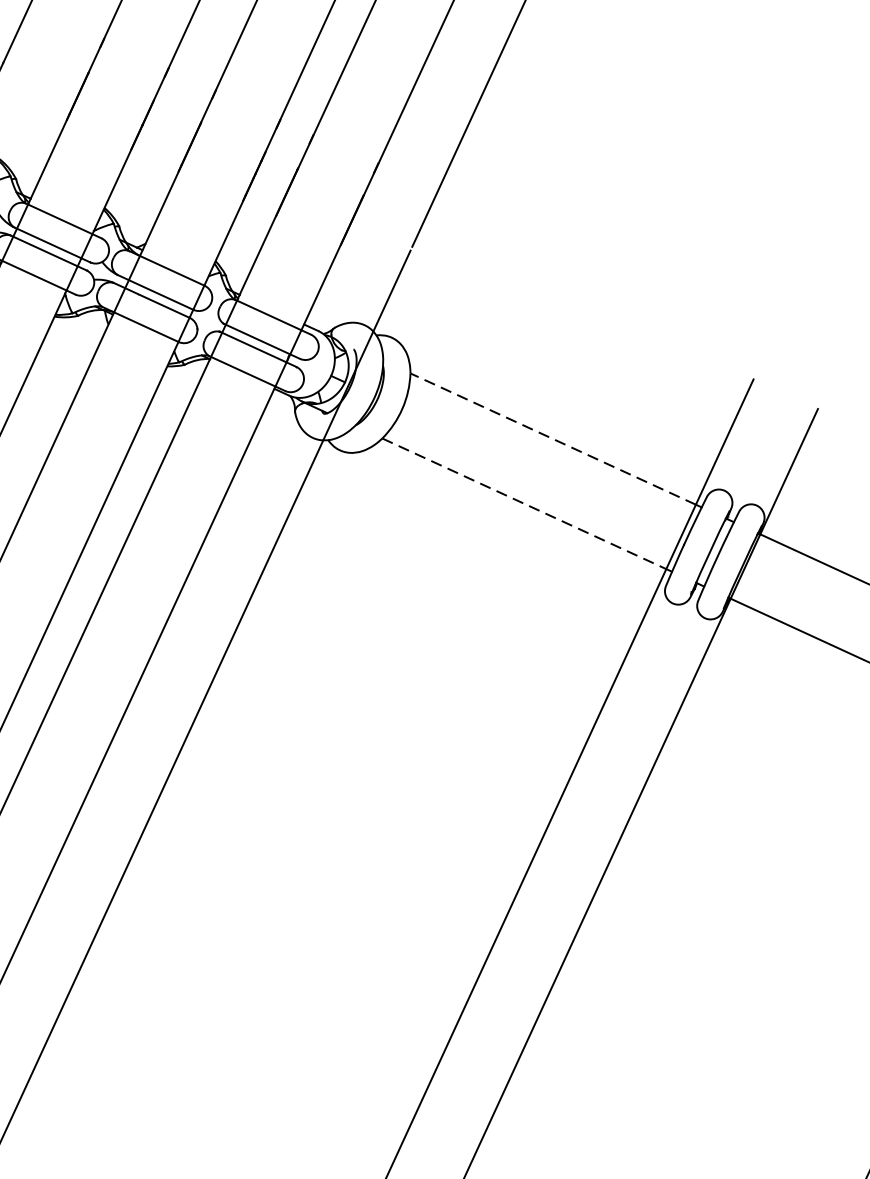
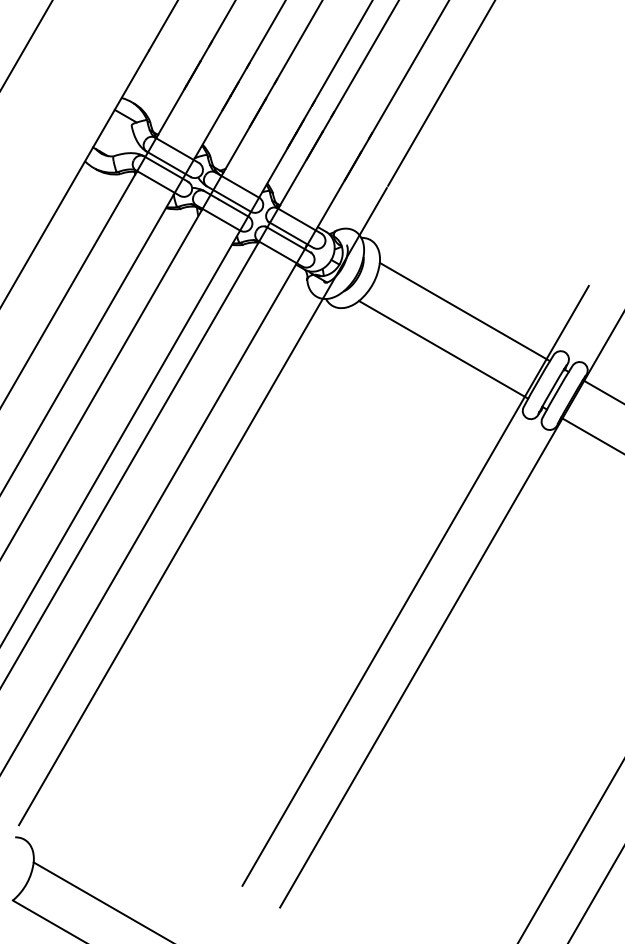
line: (551, 438) -> (462, 310), dashed -> solid
line: (523, 503) -> (441, 348), dashed -> solid

